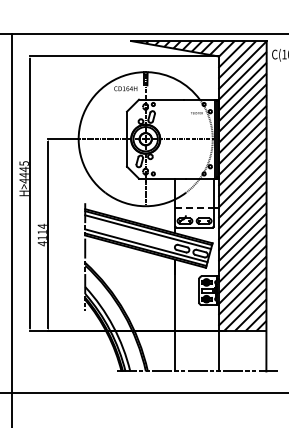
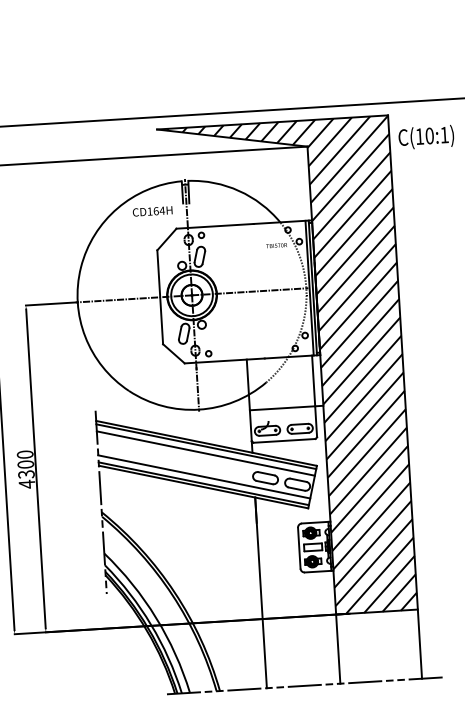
line: (195, 208) -> (284, 408), dashed -> solid
text: (41, 231) -> (23, 463), 4114 -> 4300

